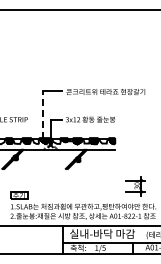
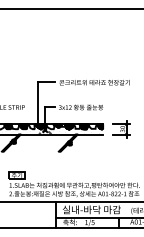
line: (42, 114) -> (37, 102), dashed -> solid
part: (135, 186) -> (121, 129), moved

